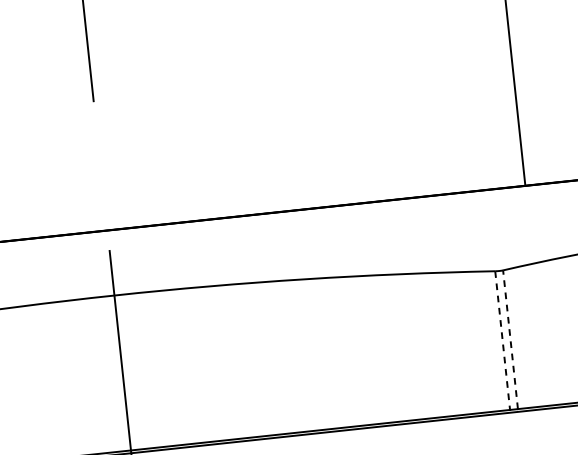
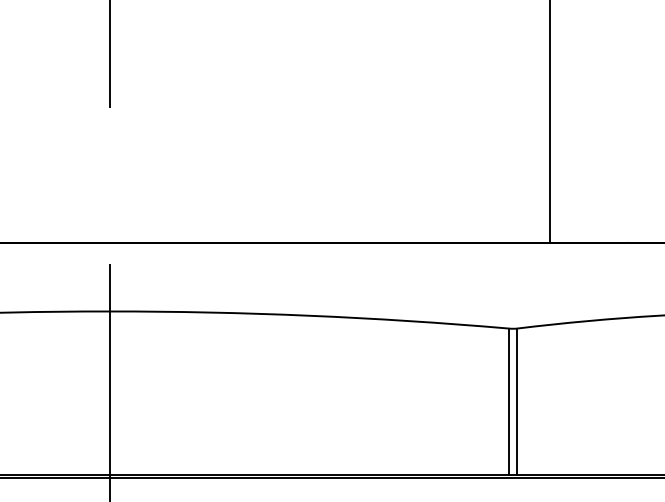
line: (510, 339) -> (517, 401), dashed -> solid
line: (502, 341) -> (508, 402), dashed -> solid

